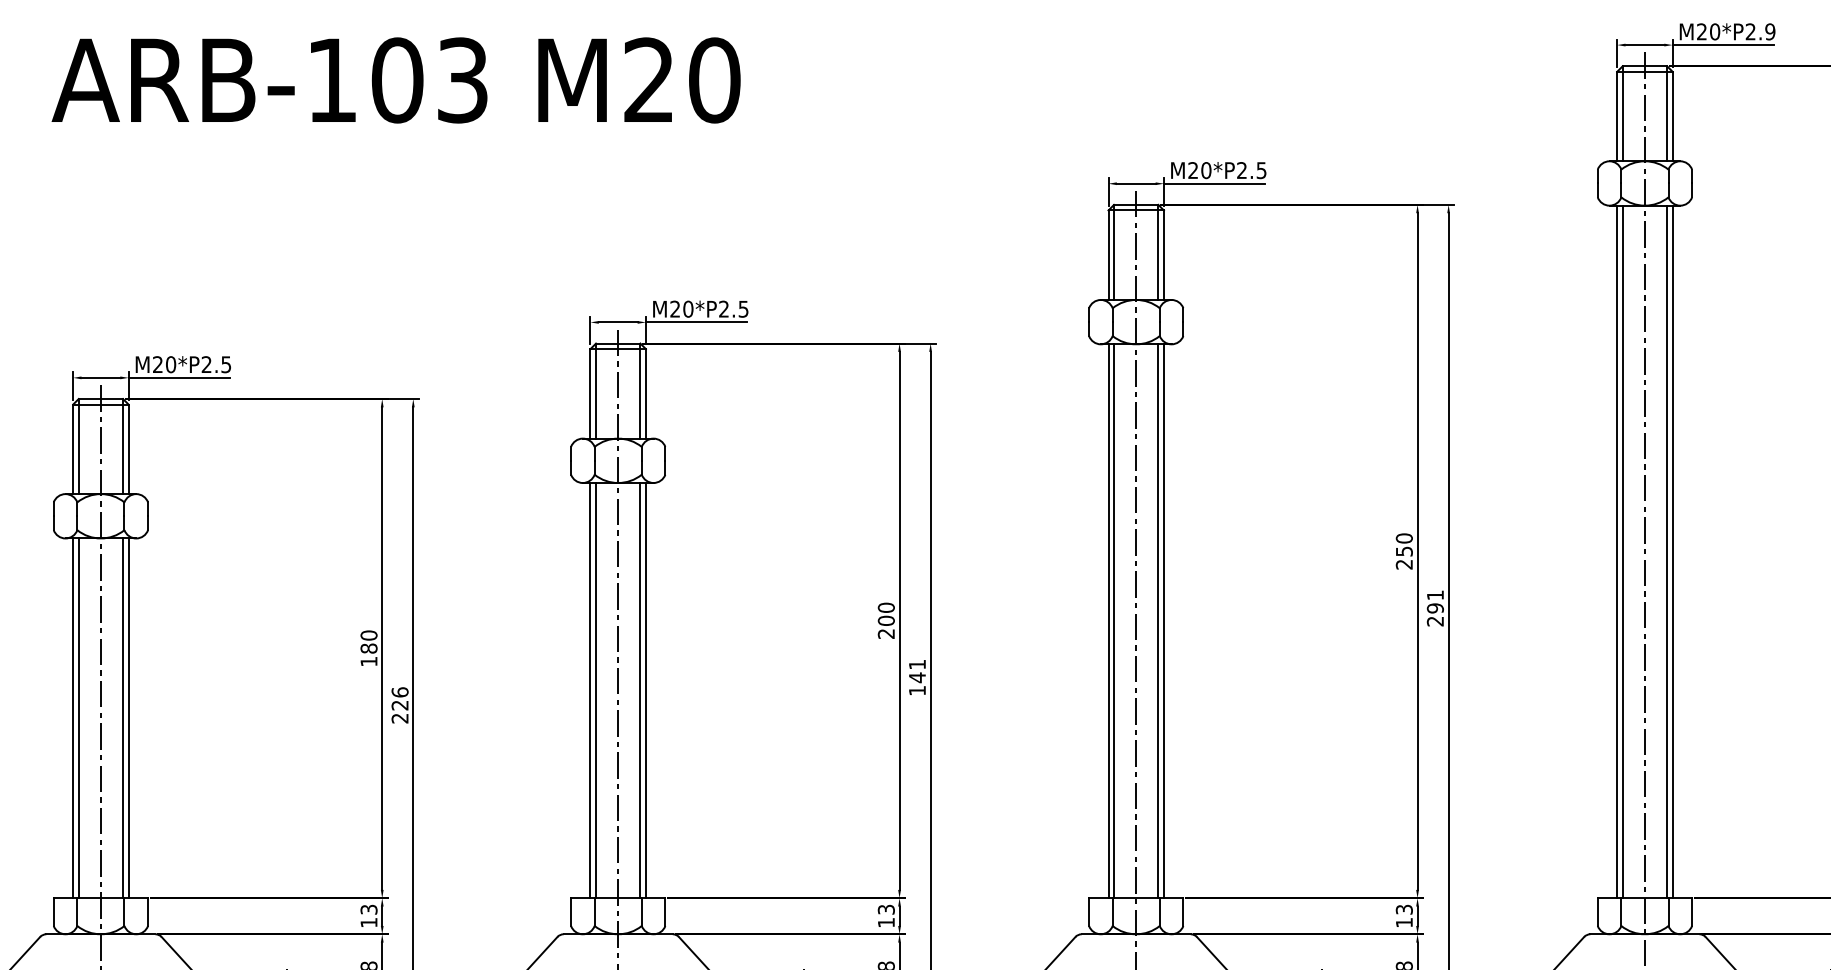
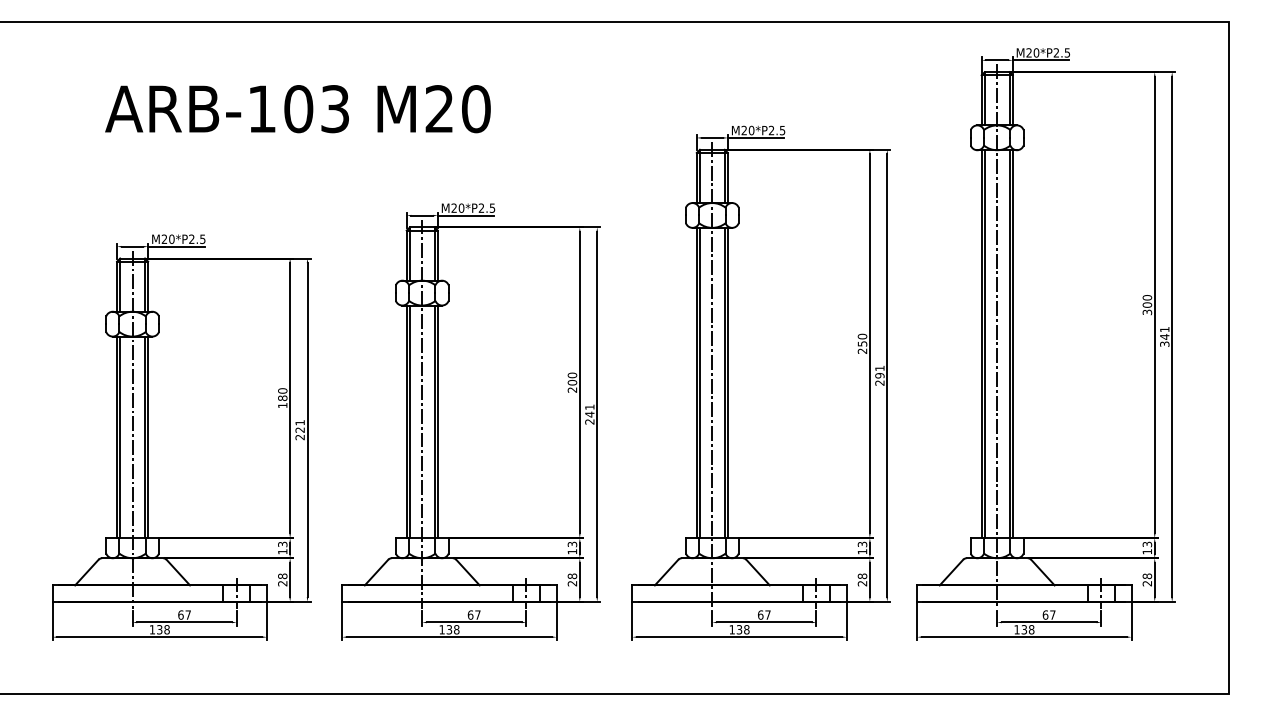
text: (1770, 31) -> (1067, 52), M20*P2.9 -> M20*P2.5
text: (395, 81) -> (297, 109), moved
text: (916, 690) -> (589, 421), 141 -> 241
text: (398, 691) -> (299, 422), 226 -> 221

